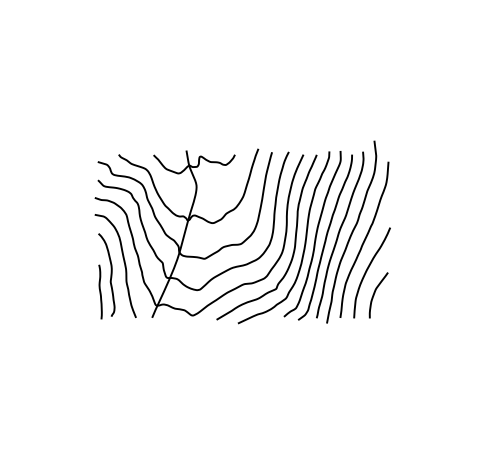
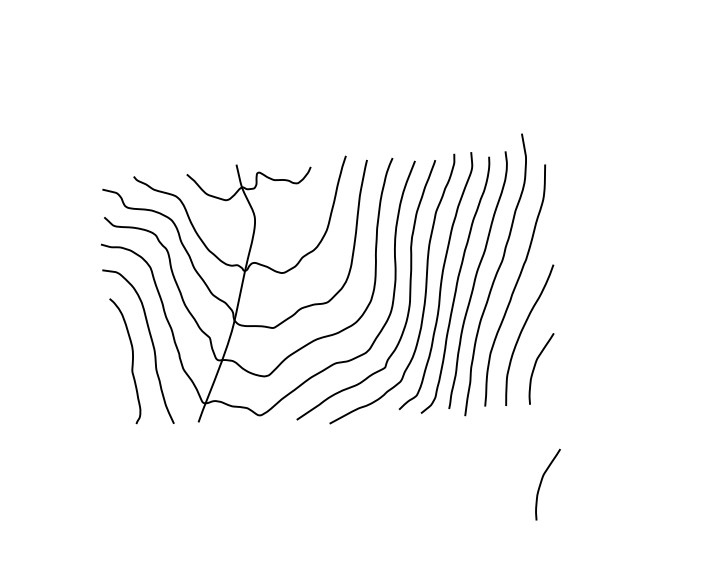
curve: (100, 291) -> (117, 386), removed
curve: (375, 369) -> (543, 482), added

